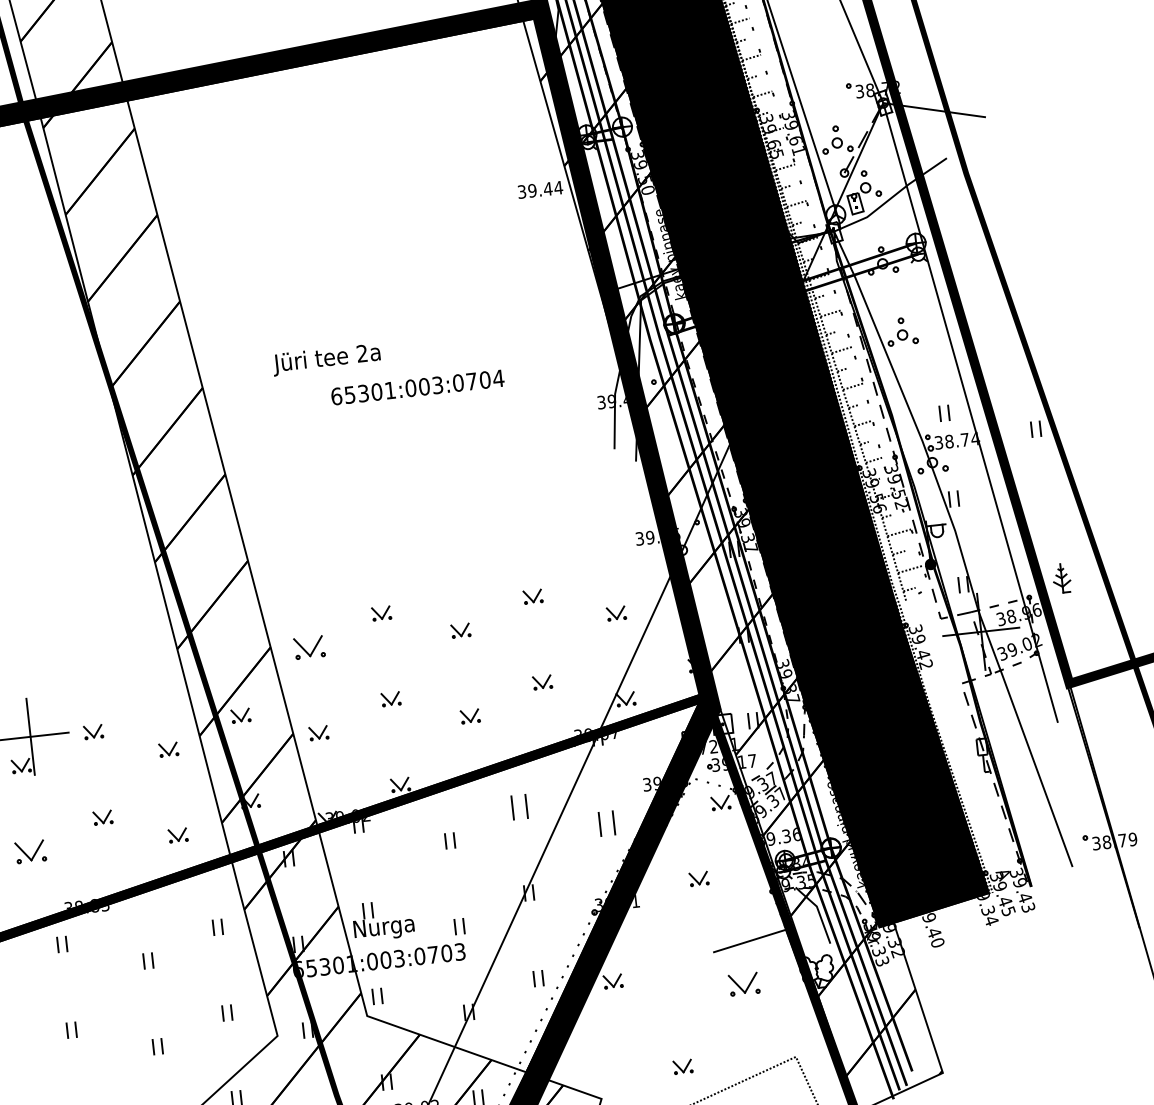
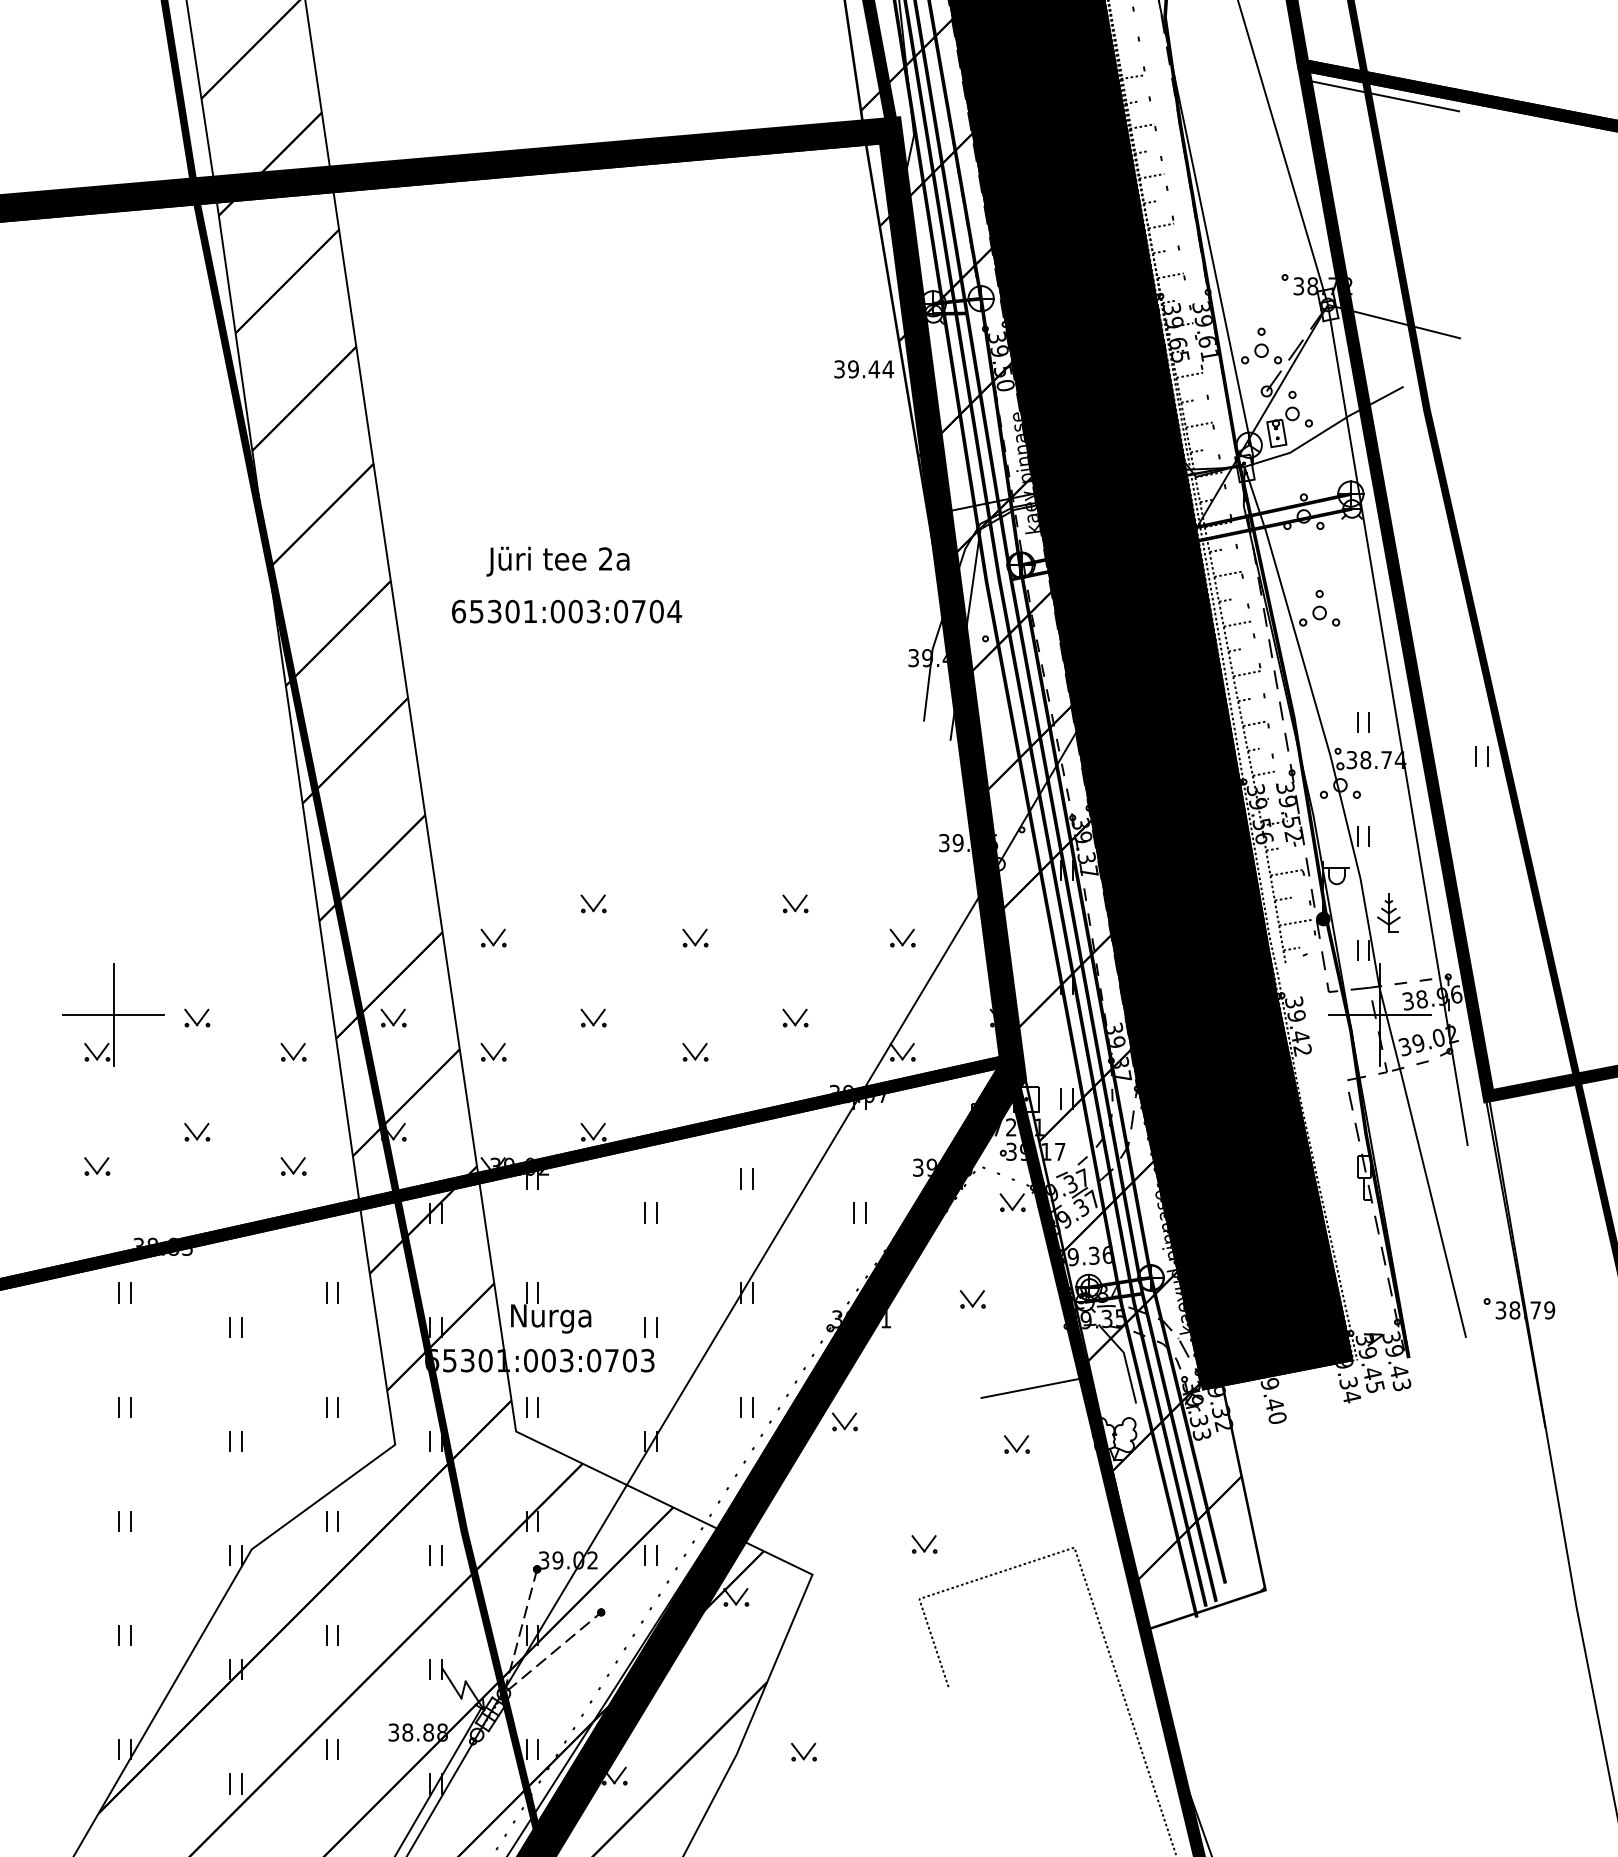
text: (418, 387) -> (567, 611), moved
part: (1061, 577) -> (1388, 912), moved
part: (309, 647) -> (493, 937), size x0.62
part: (519, 807) -> (746, 1178), size x0.62
part: (606, 823) -> (859, 1212), size x0.62
part: (31, 851) -> (97, 1166), size x0.62
part: (743, 984) -> (1016, 1444), size x0.62

